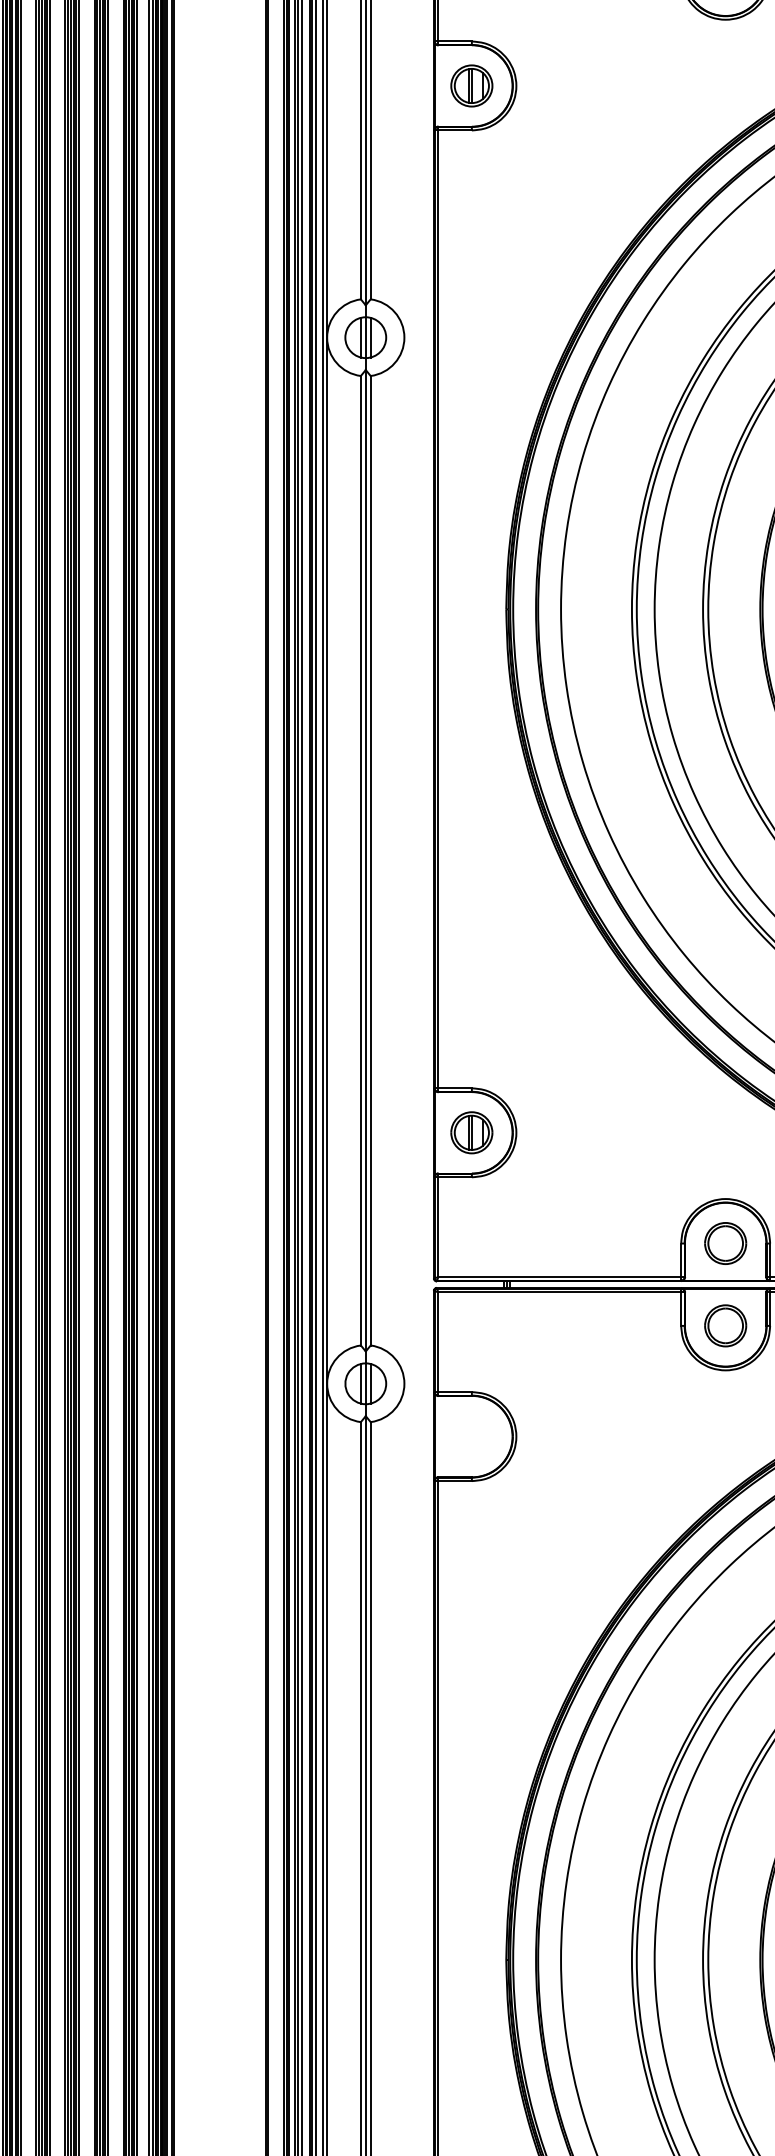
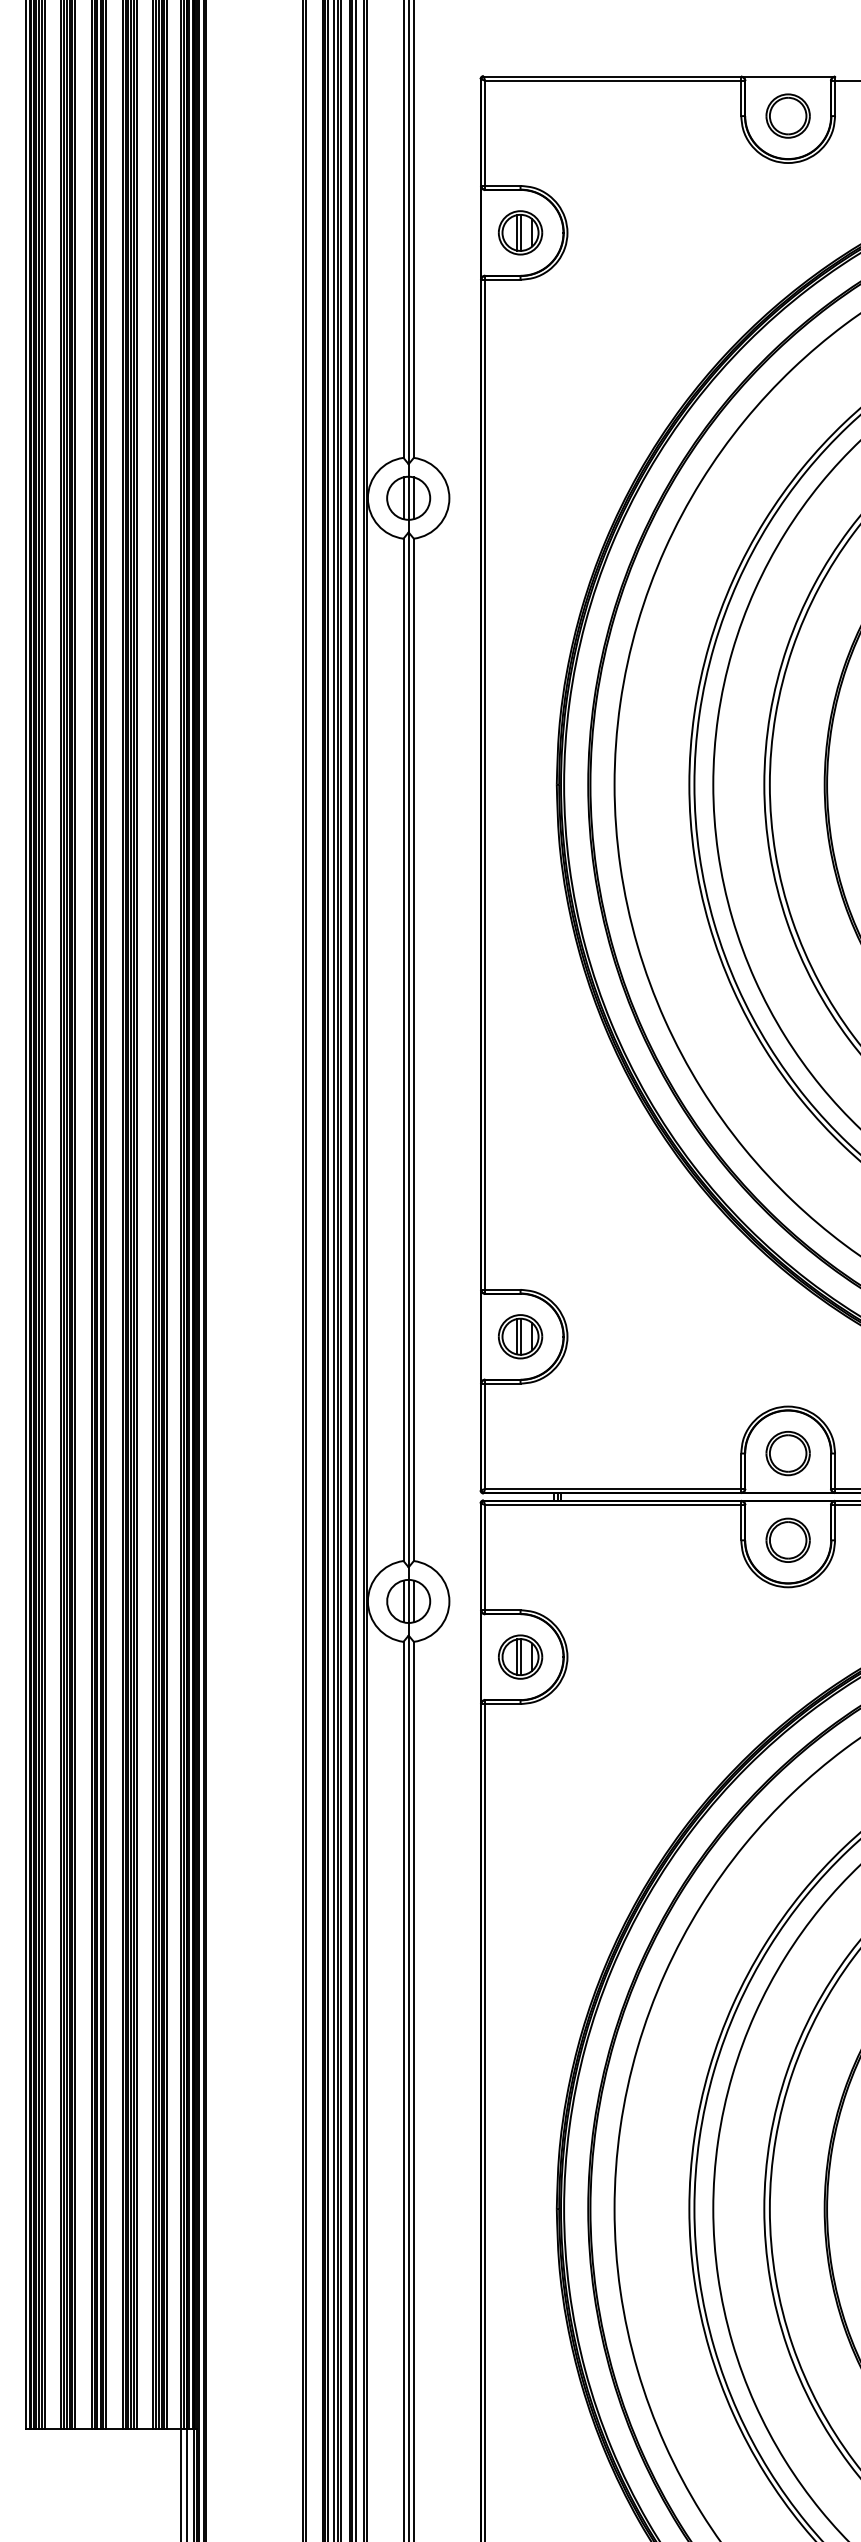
part: (471, 1436) -> (520, 1656), added

